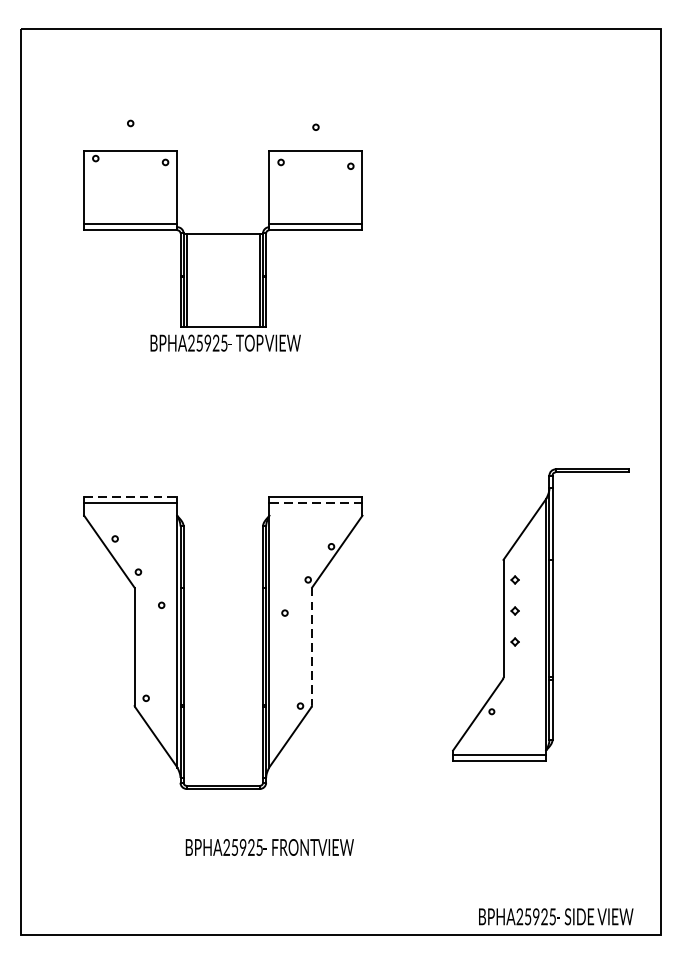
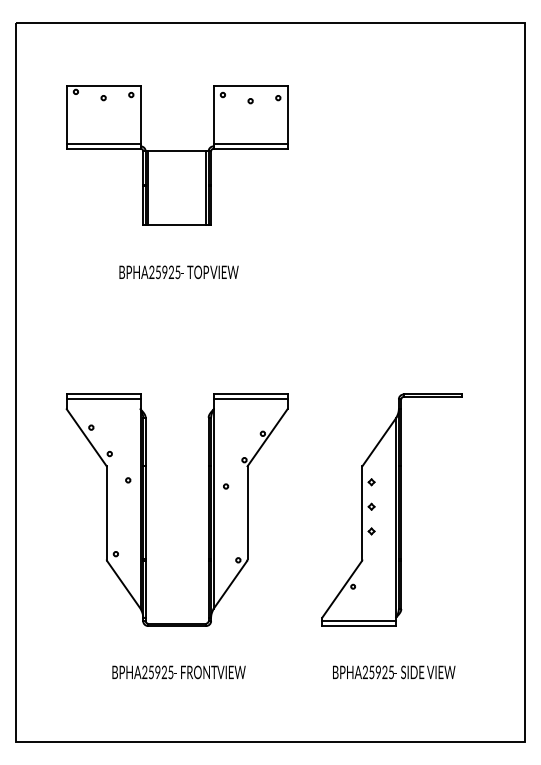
part: (223, 238) -> (177, 155), moved
line: (130, 497) -> (103, 394), dashed -> solid
line: (315, 503) -> (250, 399), dashed -> solid
part: (540, 614) -> (391, 509), moved
line: (312, 645) -> (247, 512), dashed -> solid
text: (269, 847) -> (178, 672), moved
text: (556, 916) -> (394, 672), moved

